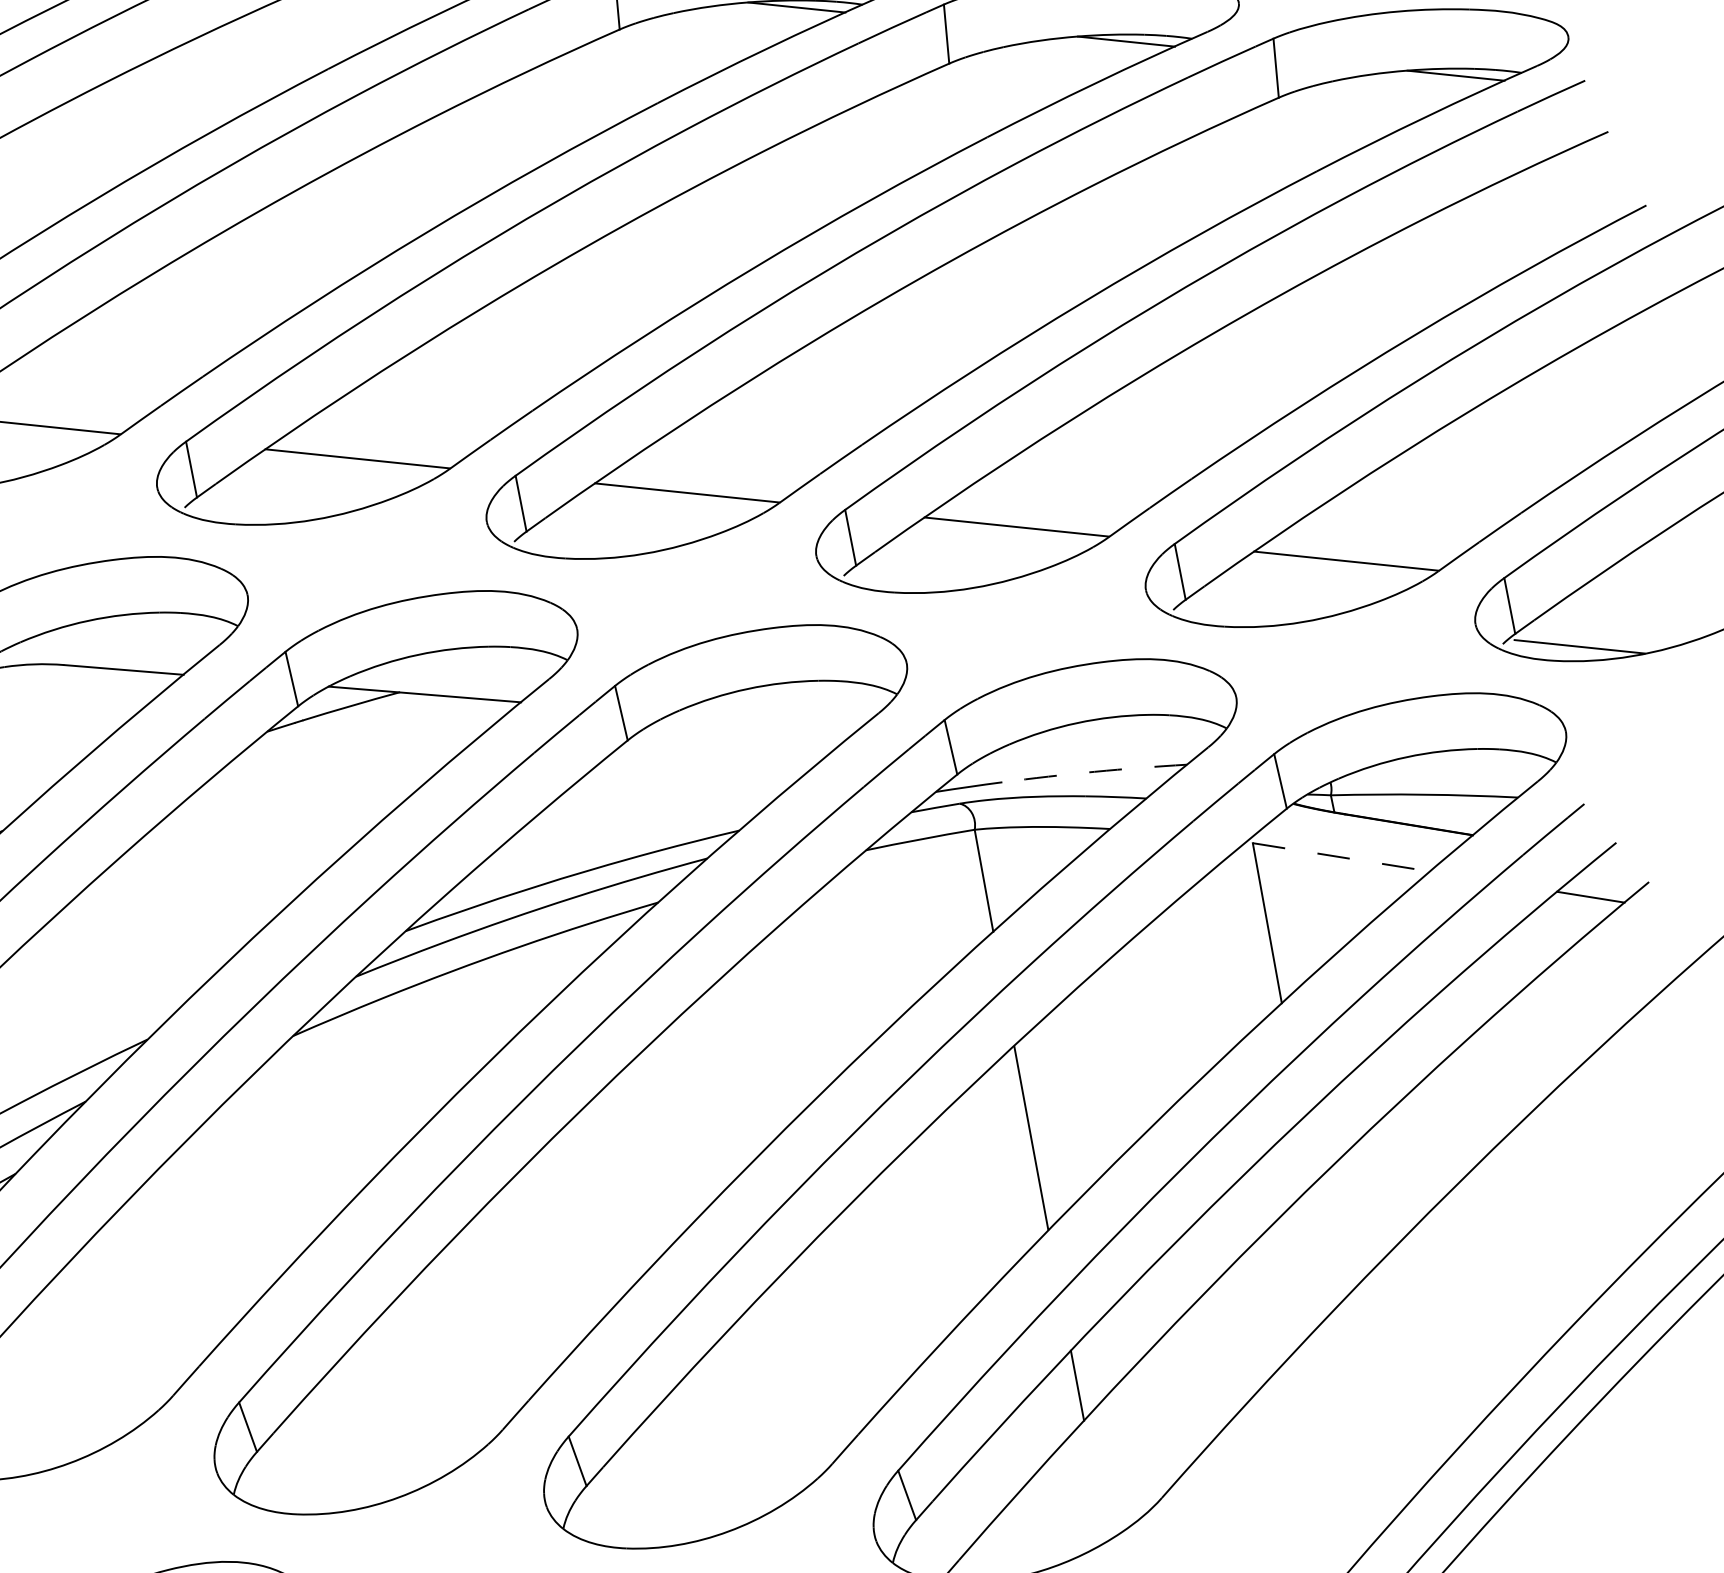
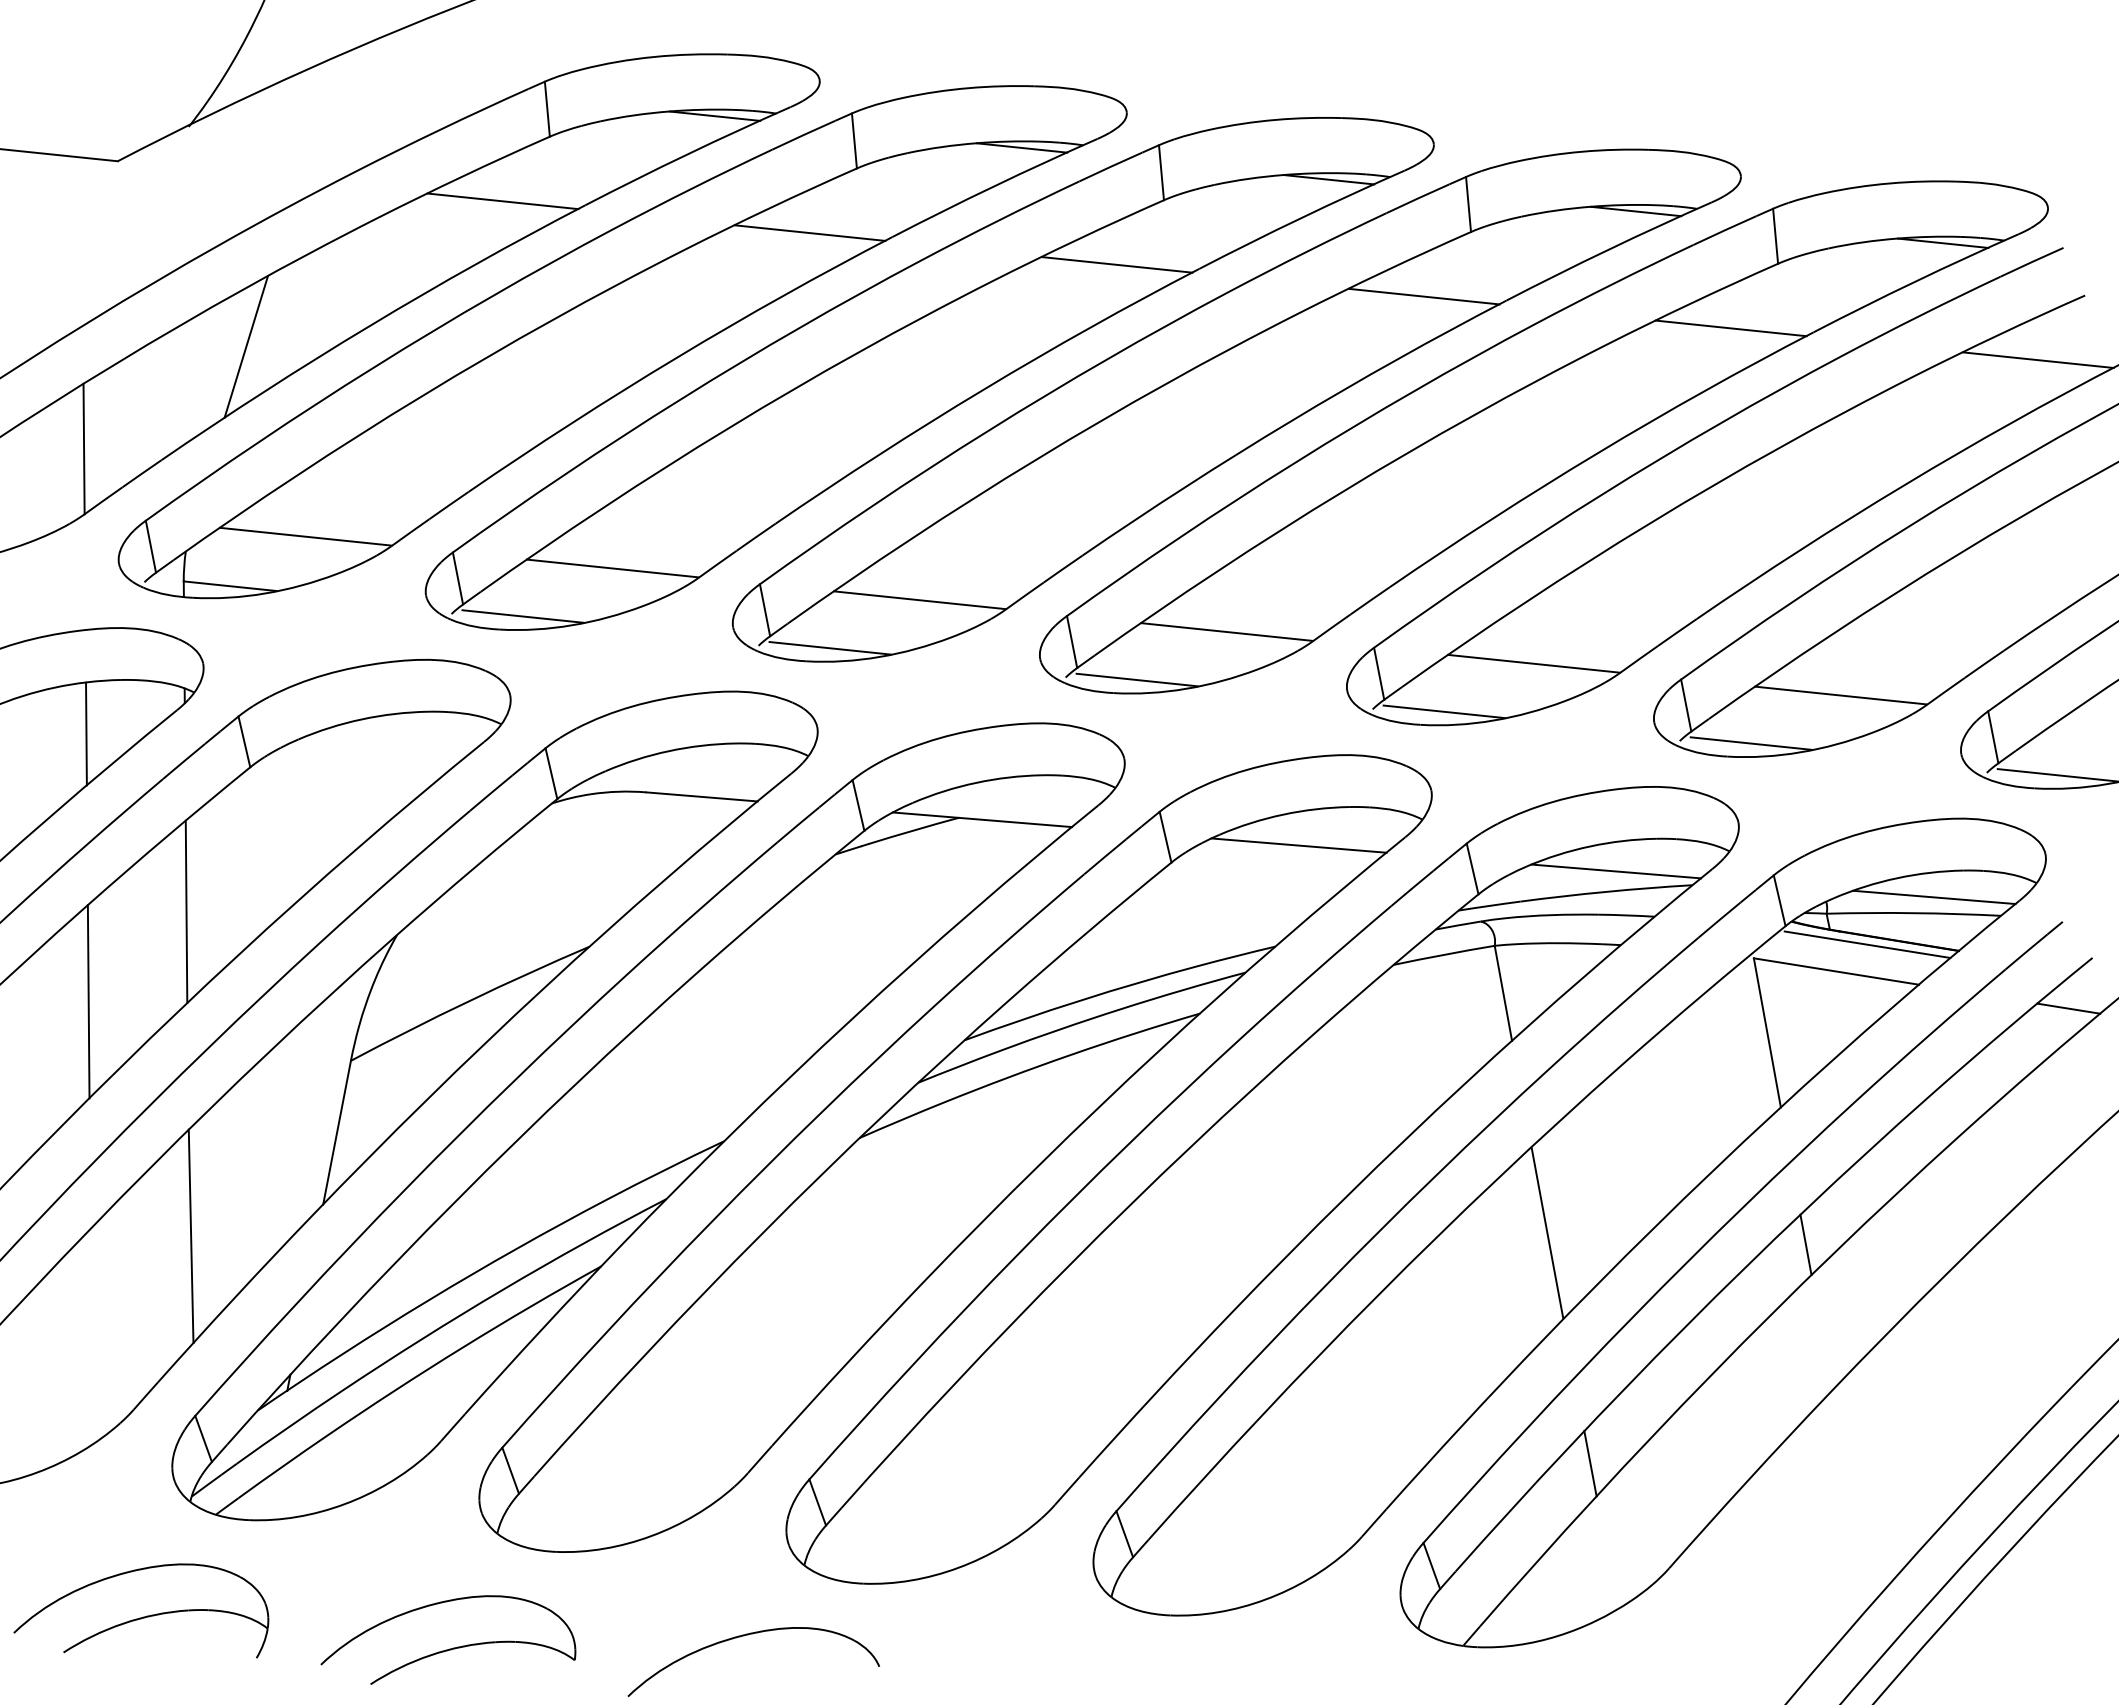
line: (239, 64) -> (809, 232), added
line: (568, 98) -> (1116, 264), added
line: (898, 132) -> (1423, 296), added
line: (1227, 167) -> (1730, 328), added
line: (1557, 200) -> (2037, 359), added
line: (260, 510) -> (829, 648), added
line: (590, 543) -> (1136, 679), added
line: (919, 578) -> (1443, 711), added
line: (1249, 612) -> (1750, 743), added
line: (764, 722) -> (1298, 845), added
line: (1105, 749) -> (1616, 871), added
arc: (1094, 771) -> (1606, 891), dashed -> solid
line: (1446, 777) -> (1934, 897), added
line: (1374, 828) -> (1867, 944), added
line: (1341, 857) -> (1836, 971), dashed -> solid
line: (1308, 1150) -> (1805, 1244), added

